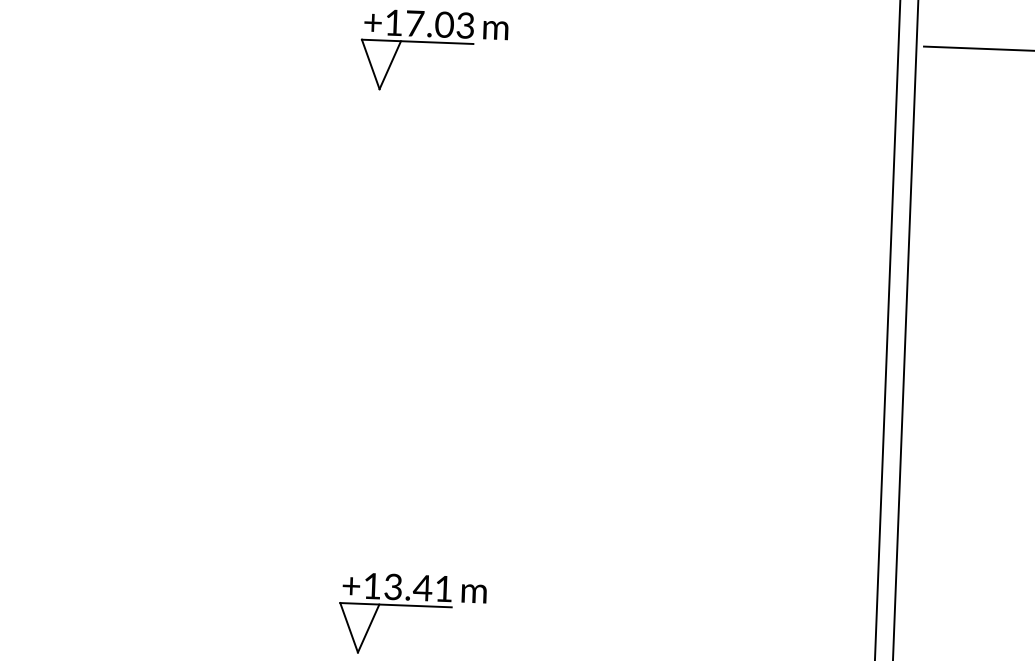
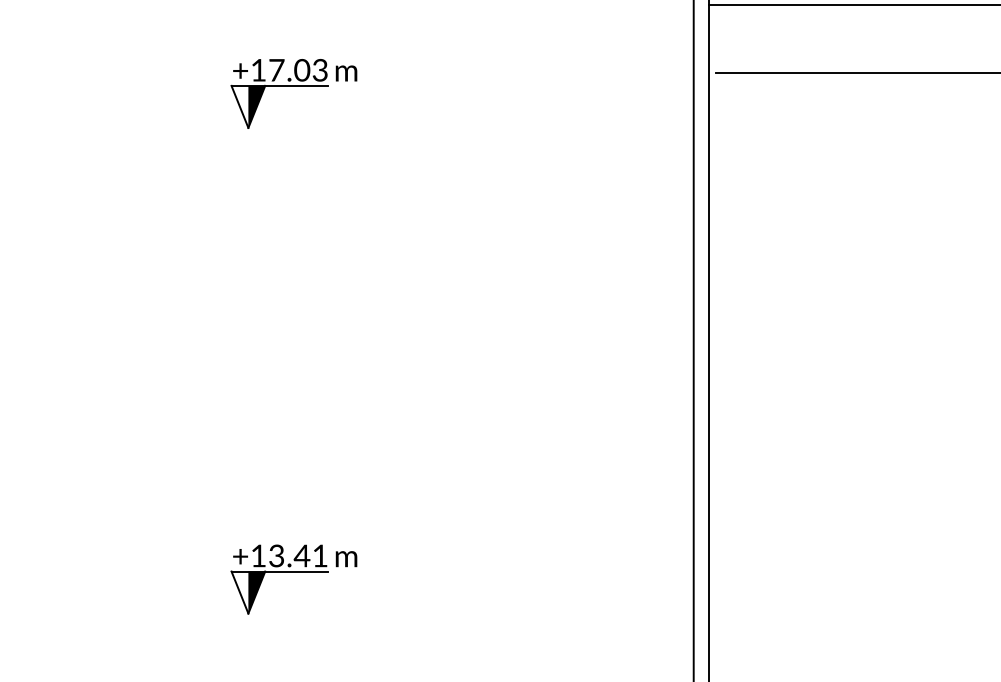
fill: (389, 64) -> (256, 106), added
fill: (368, 628) -> (256, 592), added

